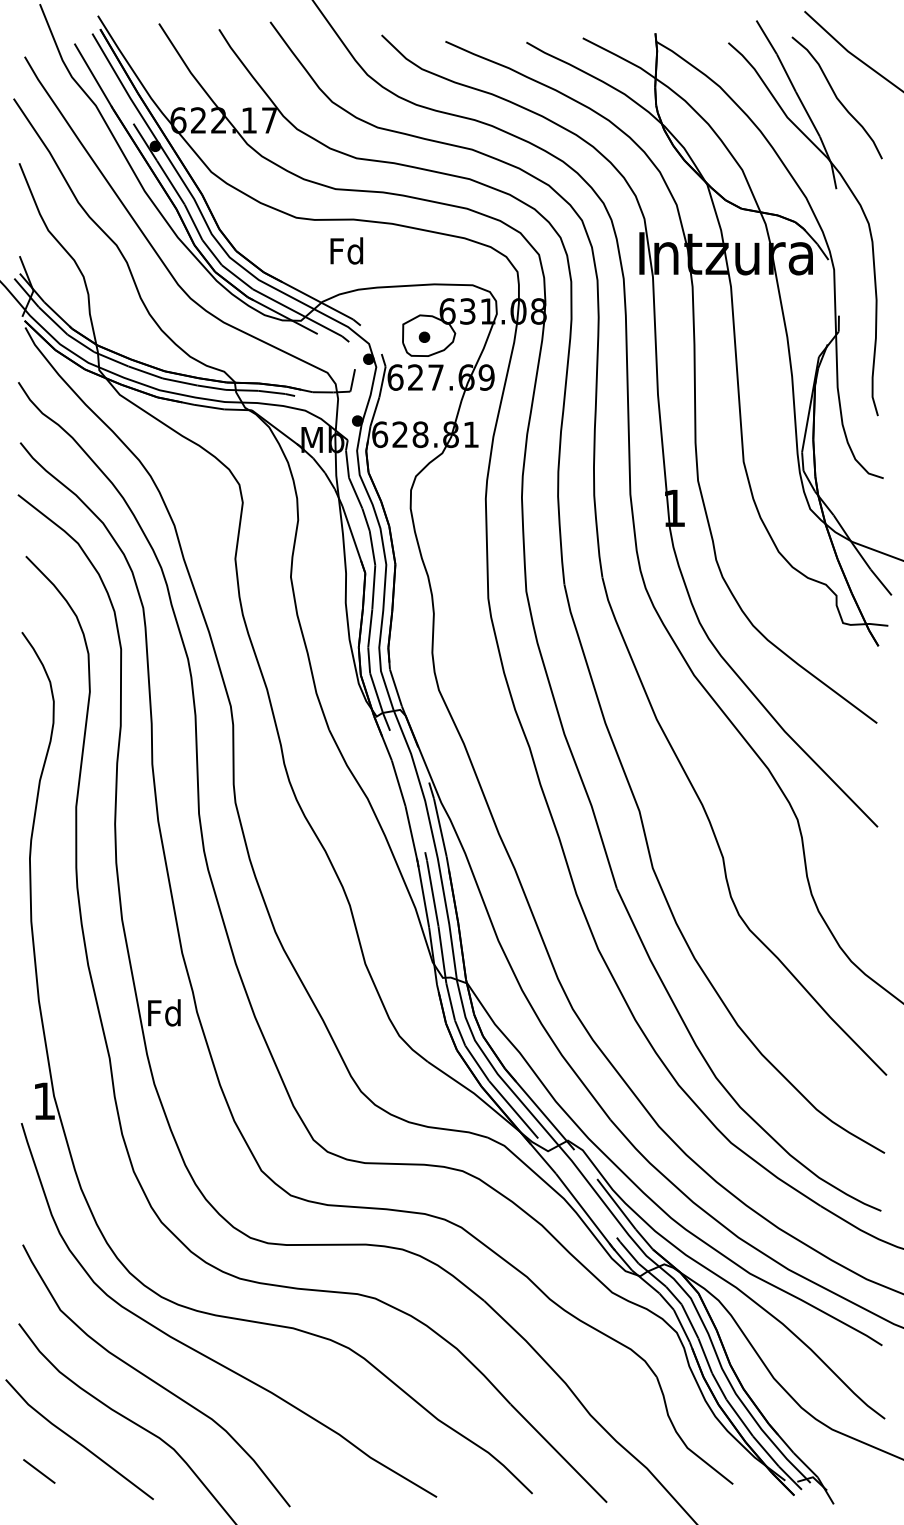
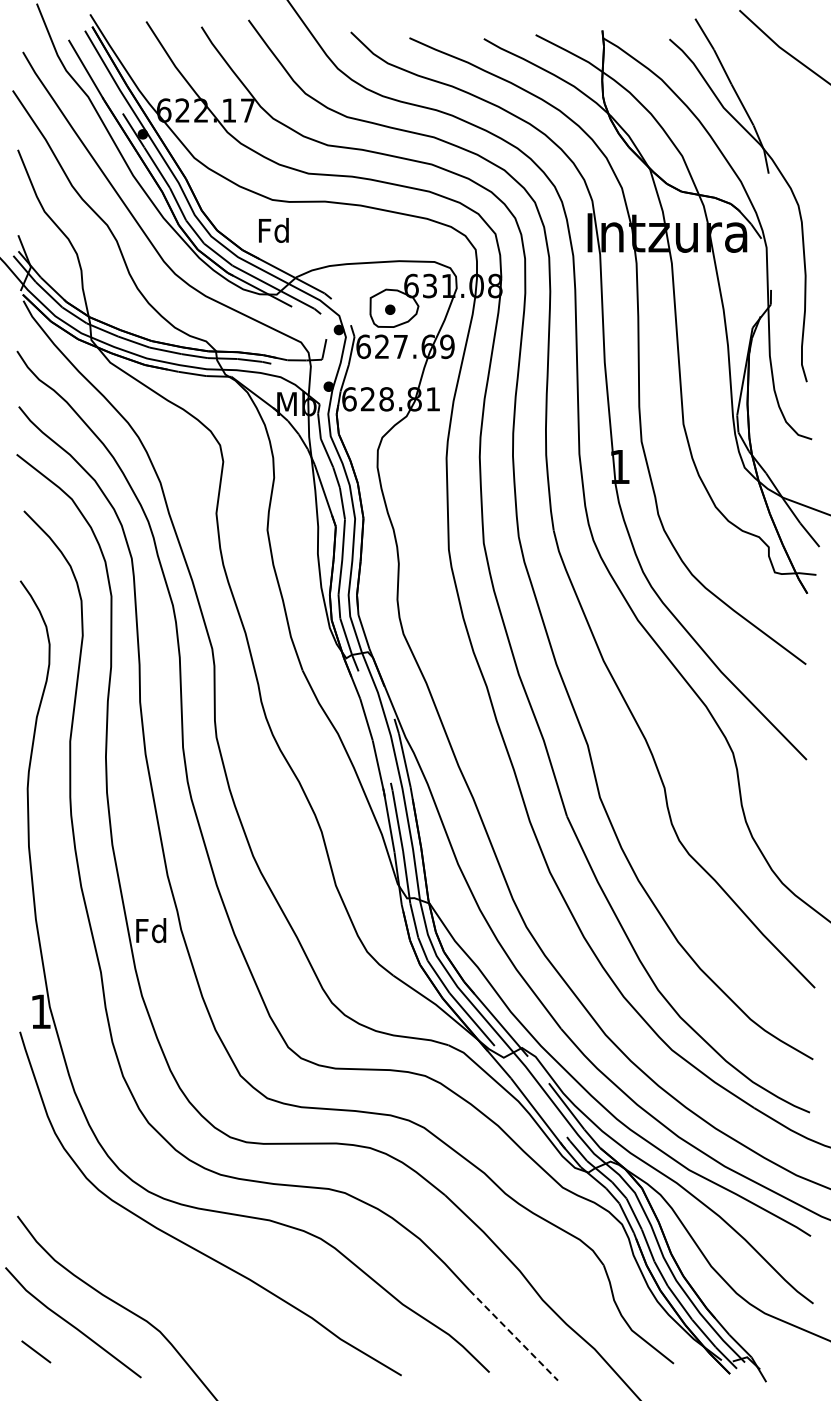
curve: (837, 97) -> (769, 89), removed
text: (346, 250) -> (273, 230), moved
curve: (151, 1378) -> (139, 1266), removed
line: (559, 1453) -> (514, 1335), solid -> dashed

